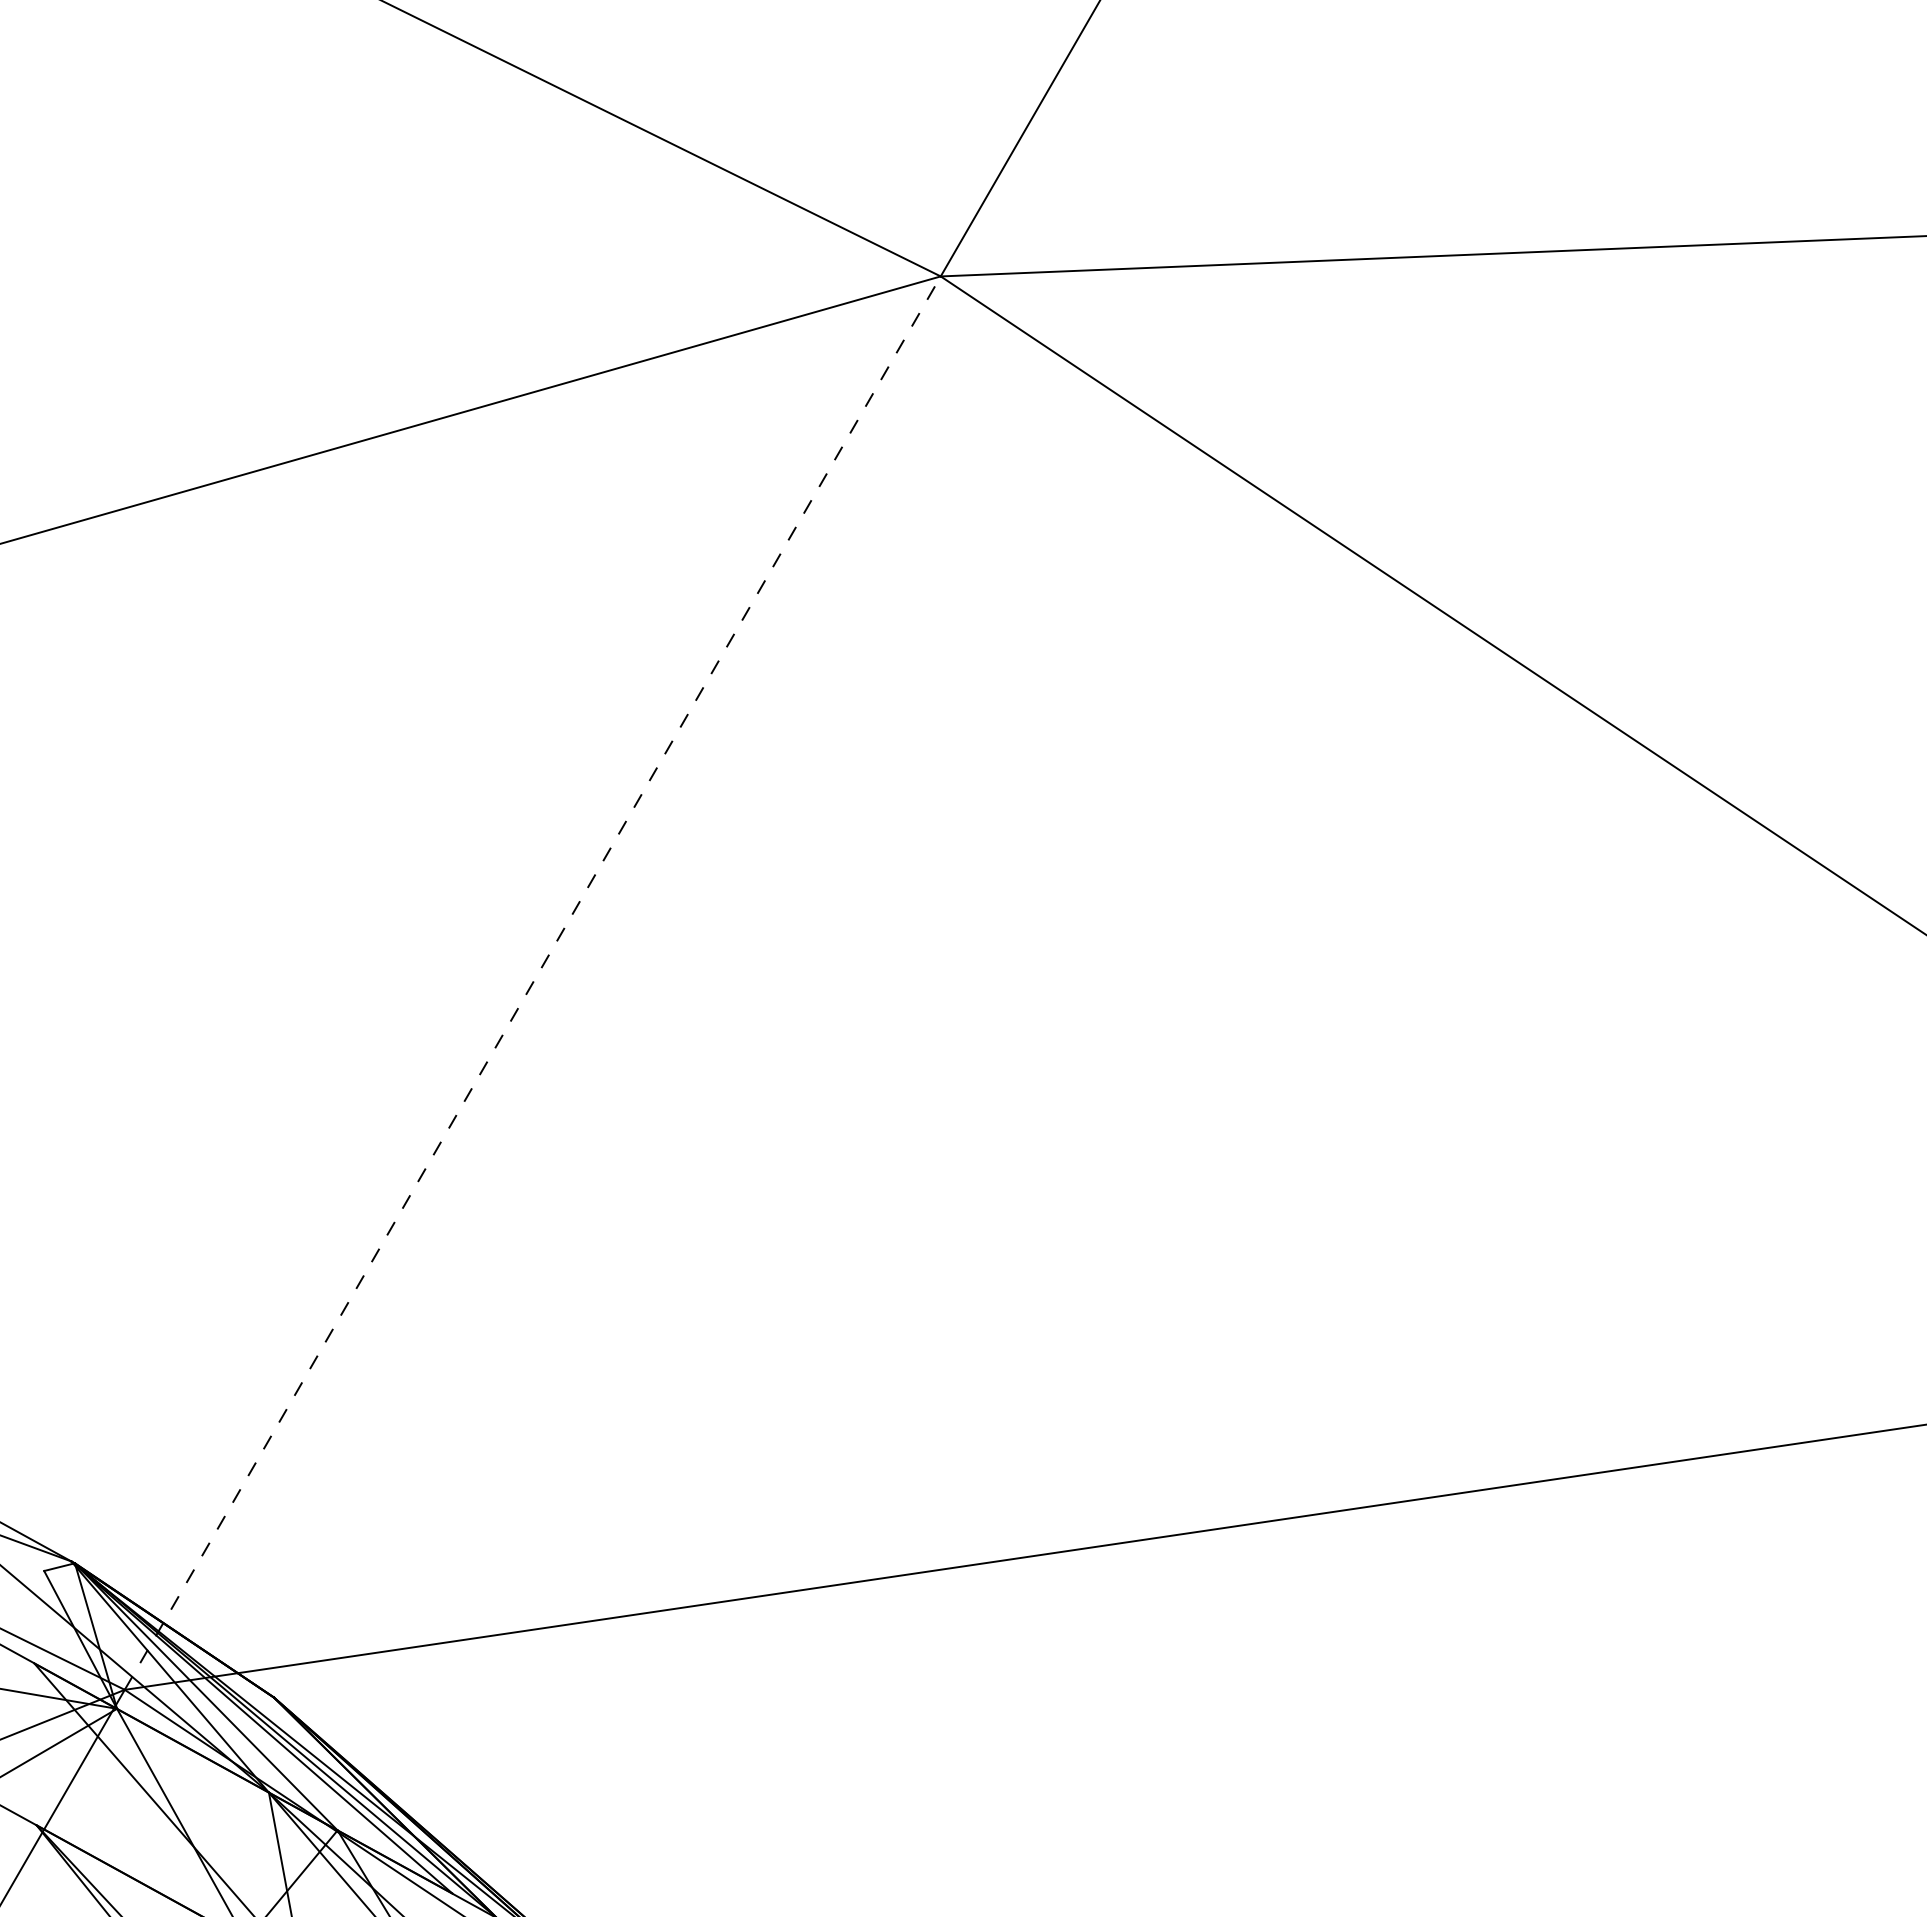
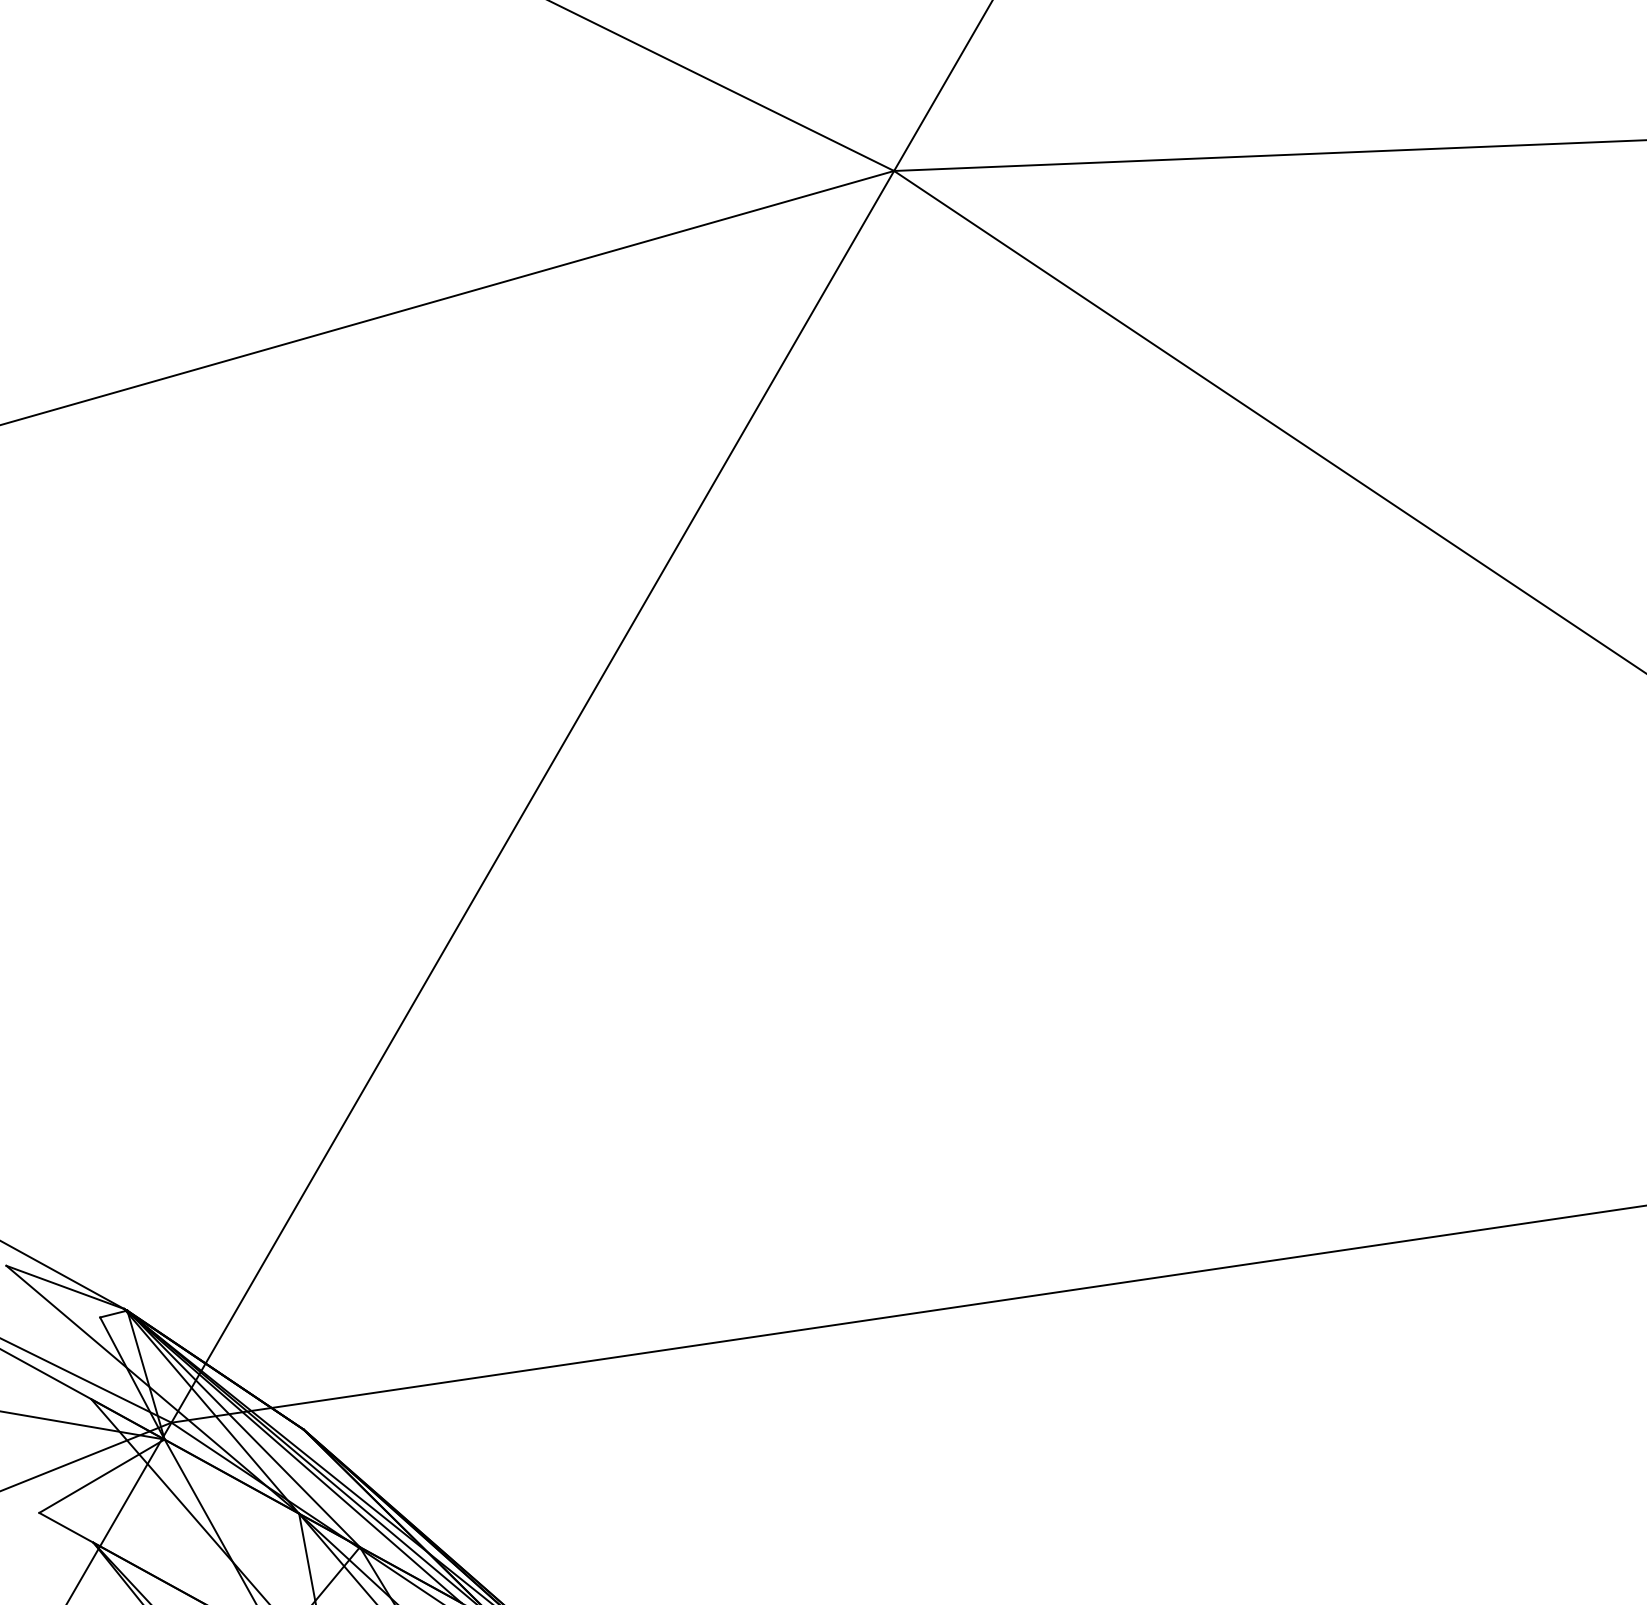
line: (533, 982) -> (533, 796), dashed -> solid

